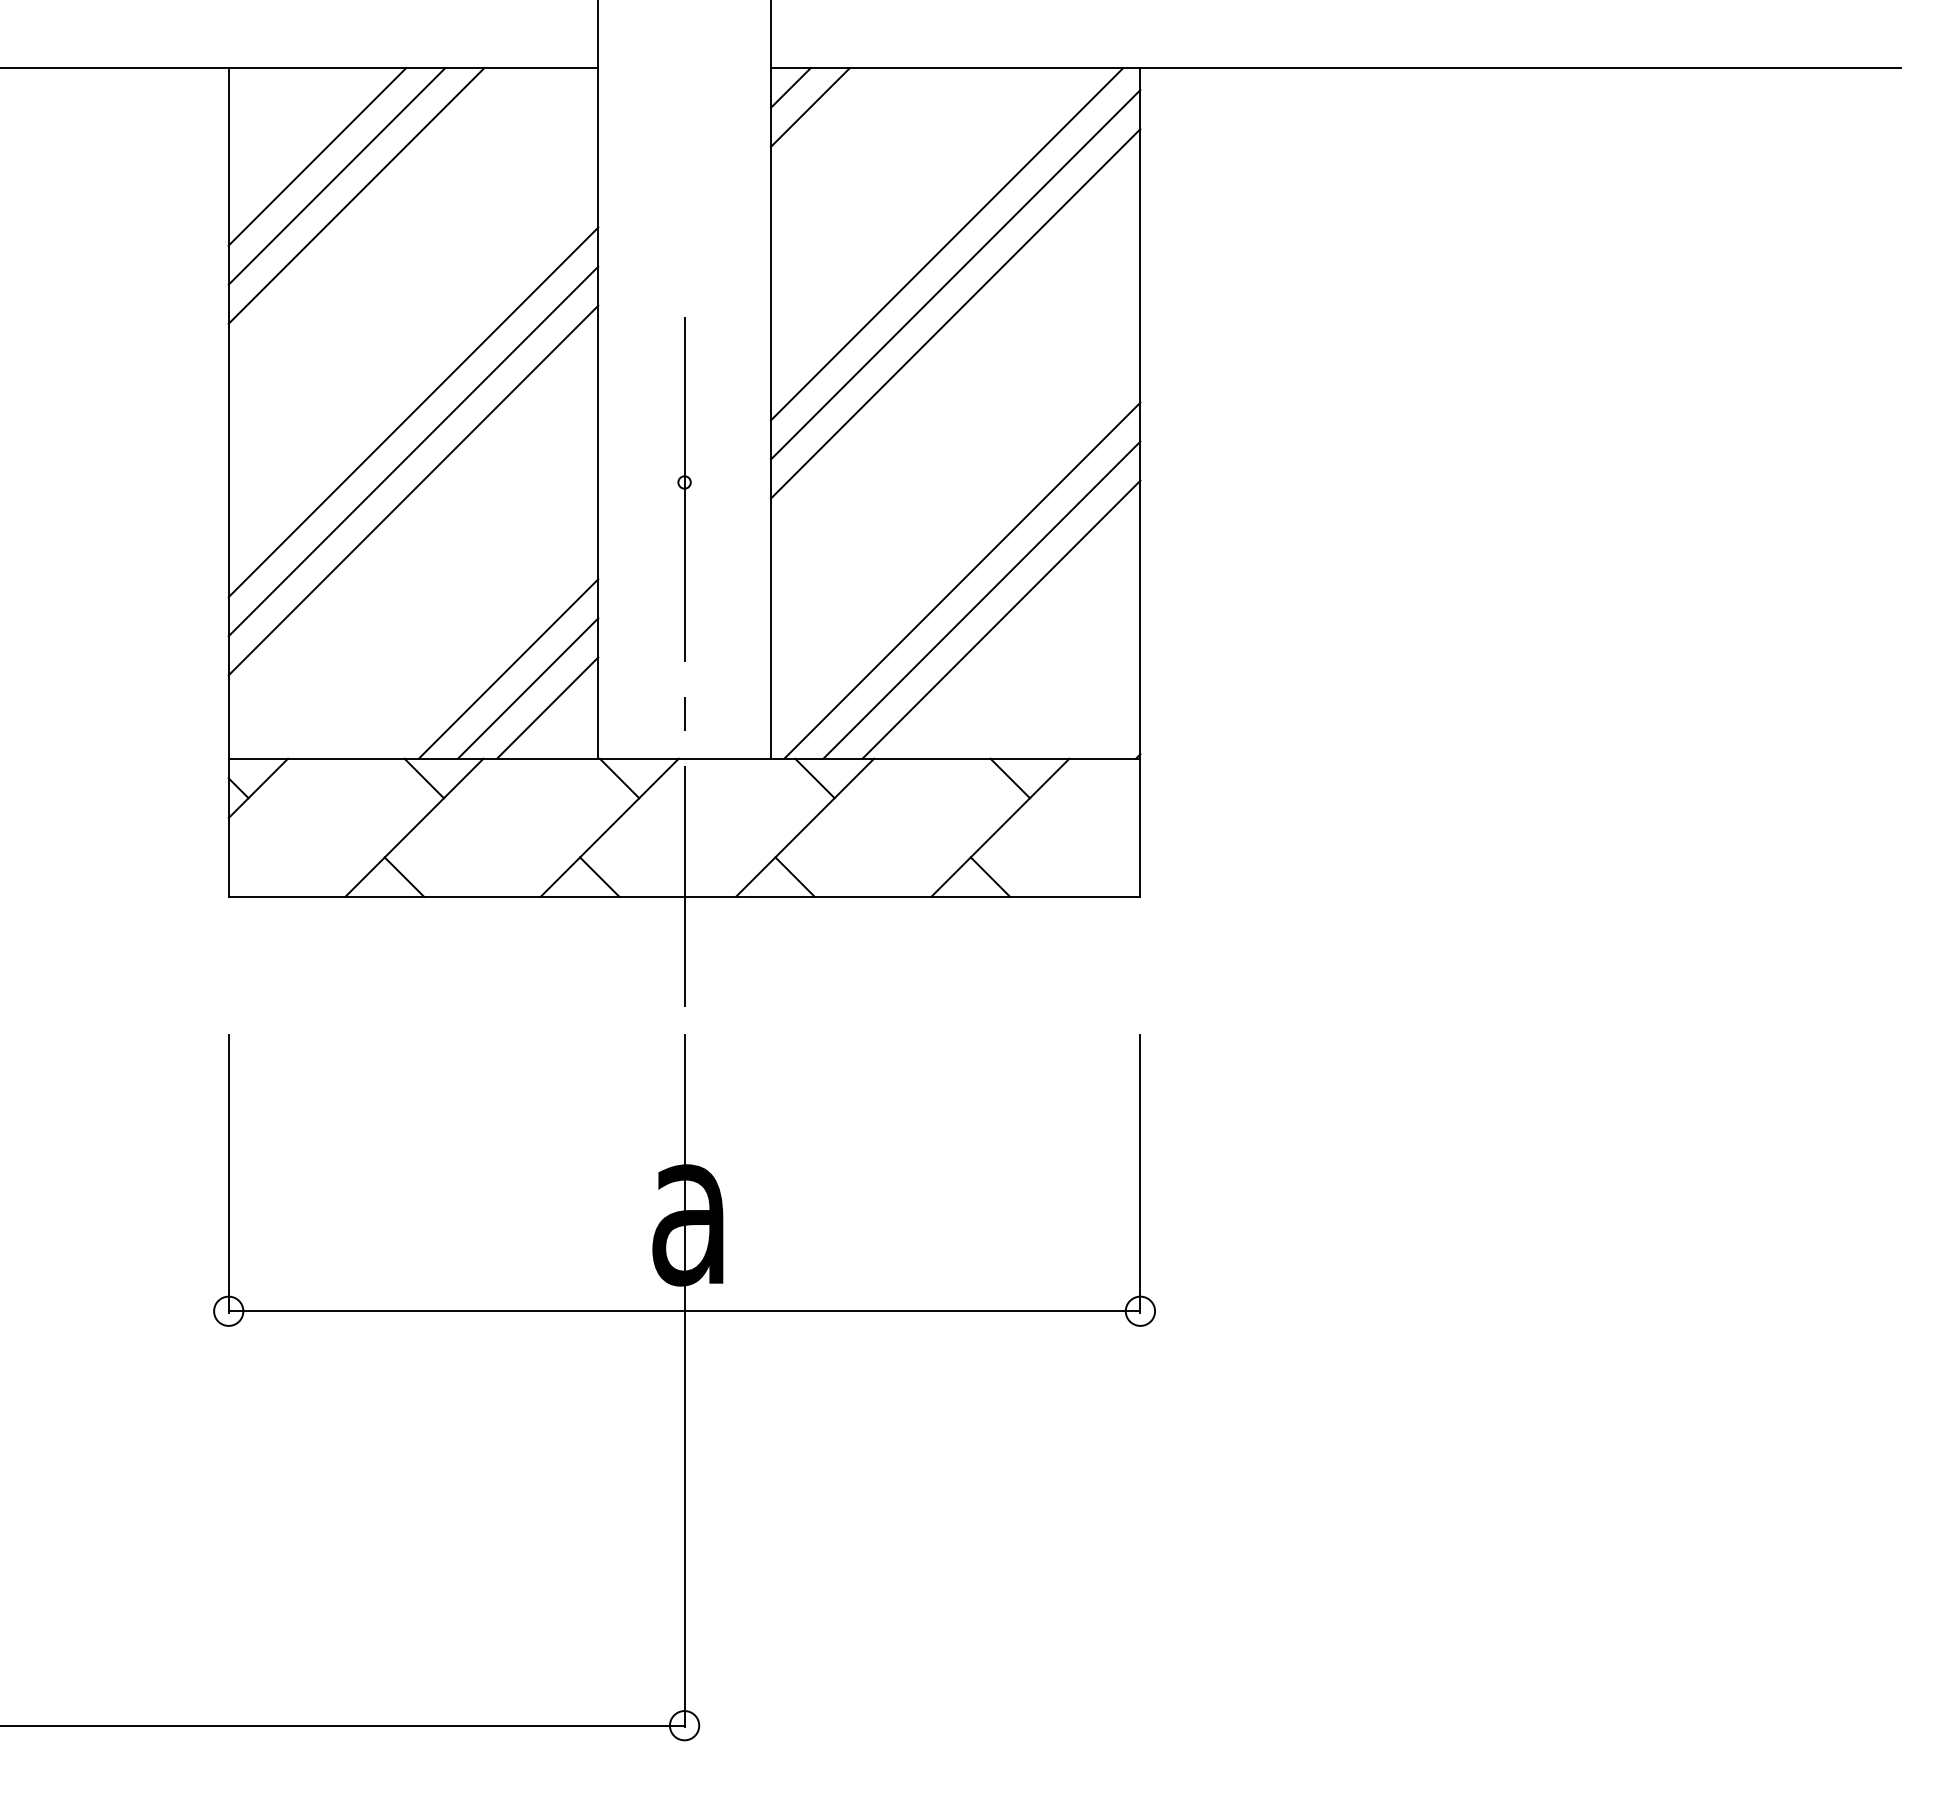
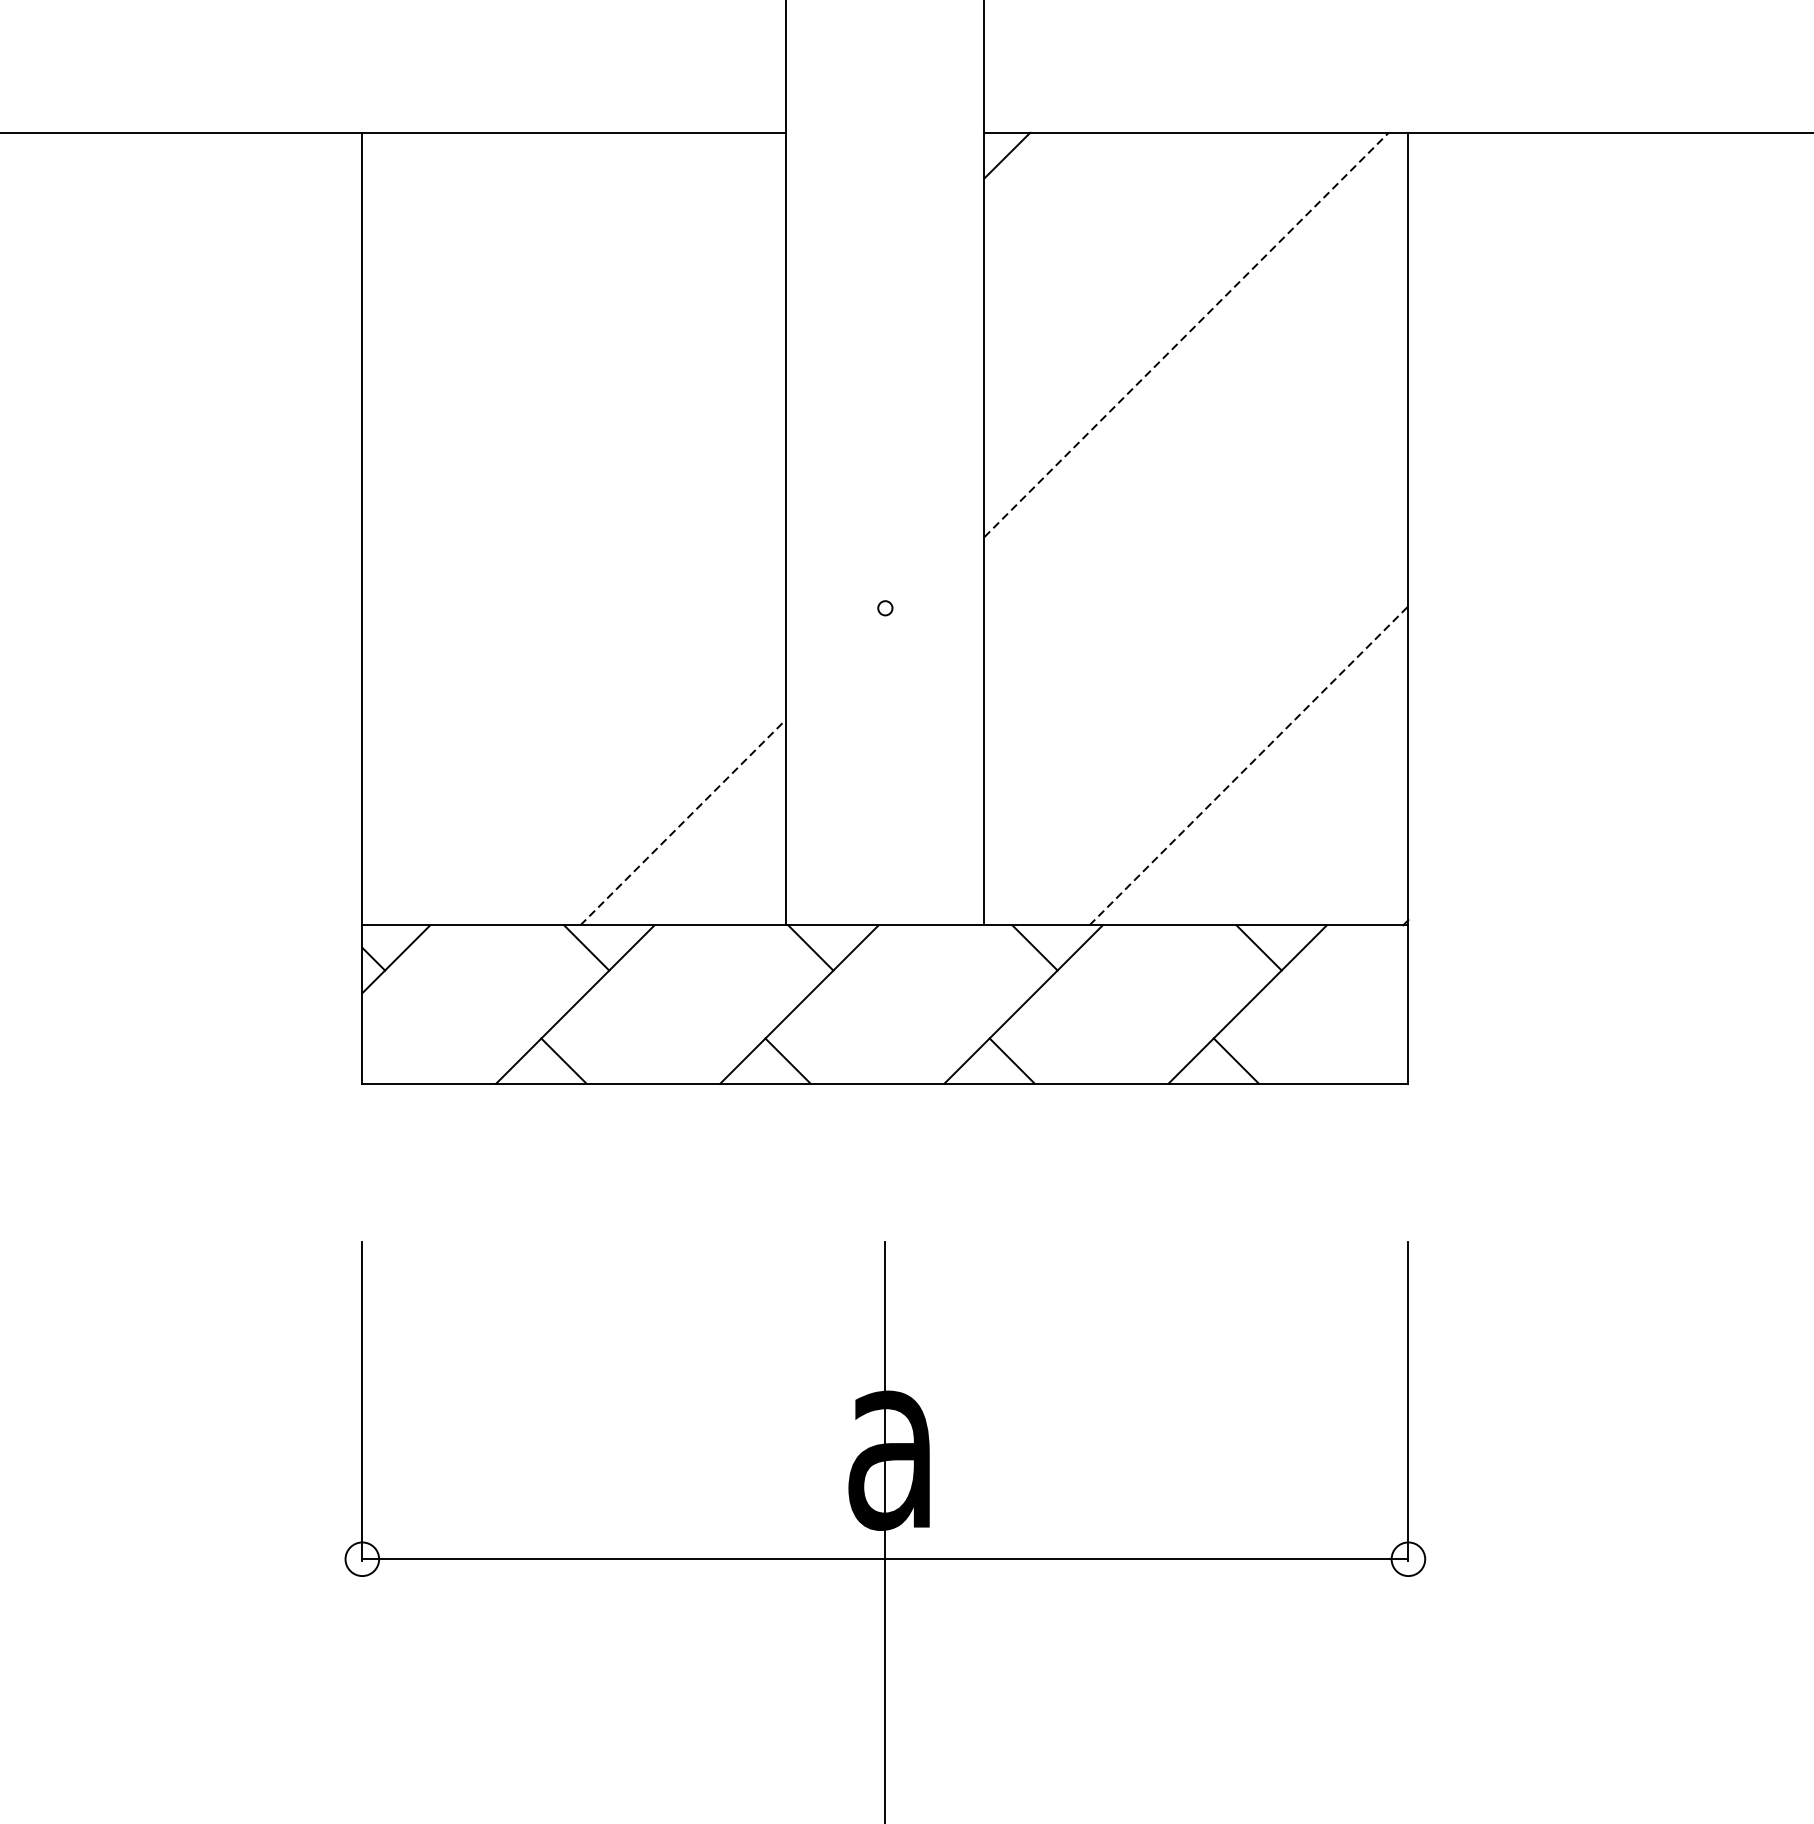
line: (809, 107) -> (1028, 178), removed
line: (317, 156) -> (464, 234), removed
line: (336, 176) -> (485, 257), removed
line: (356, 195) -> (508, 279), removed
line: (947, 243) -> (1187, 334), solid -> dashed
line: (955, 274) -> (1196, 369), removed
line: (955, 313) -> (1196, 414), removed
line: (413, 412) -> (574, 527), removed
line: (413, 451) -> (574, 572), removed
line: (413, 490) -> (574, 617), removed
line: (962, 580) -> (1204, 720), removed
line: (981, 599) -> (1226, 742), removed
line: (1001, 619) -> (1249, 765), solid -> dashed
line: (684, 661) -> (885, 813), removed
line: (508, 669) -> (683, 822), solid -> dashed
line: (527, 688) -> (705, 844), removed
line: (547, 707) -> (728, 866), removed

